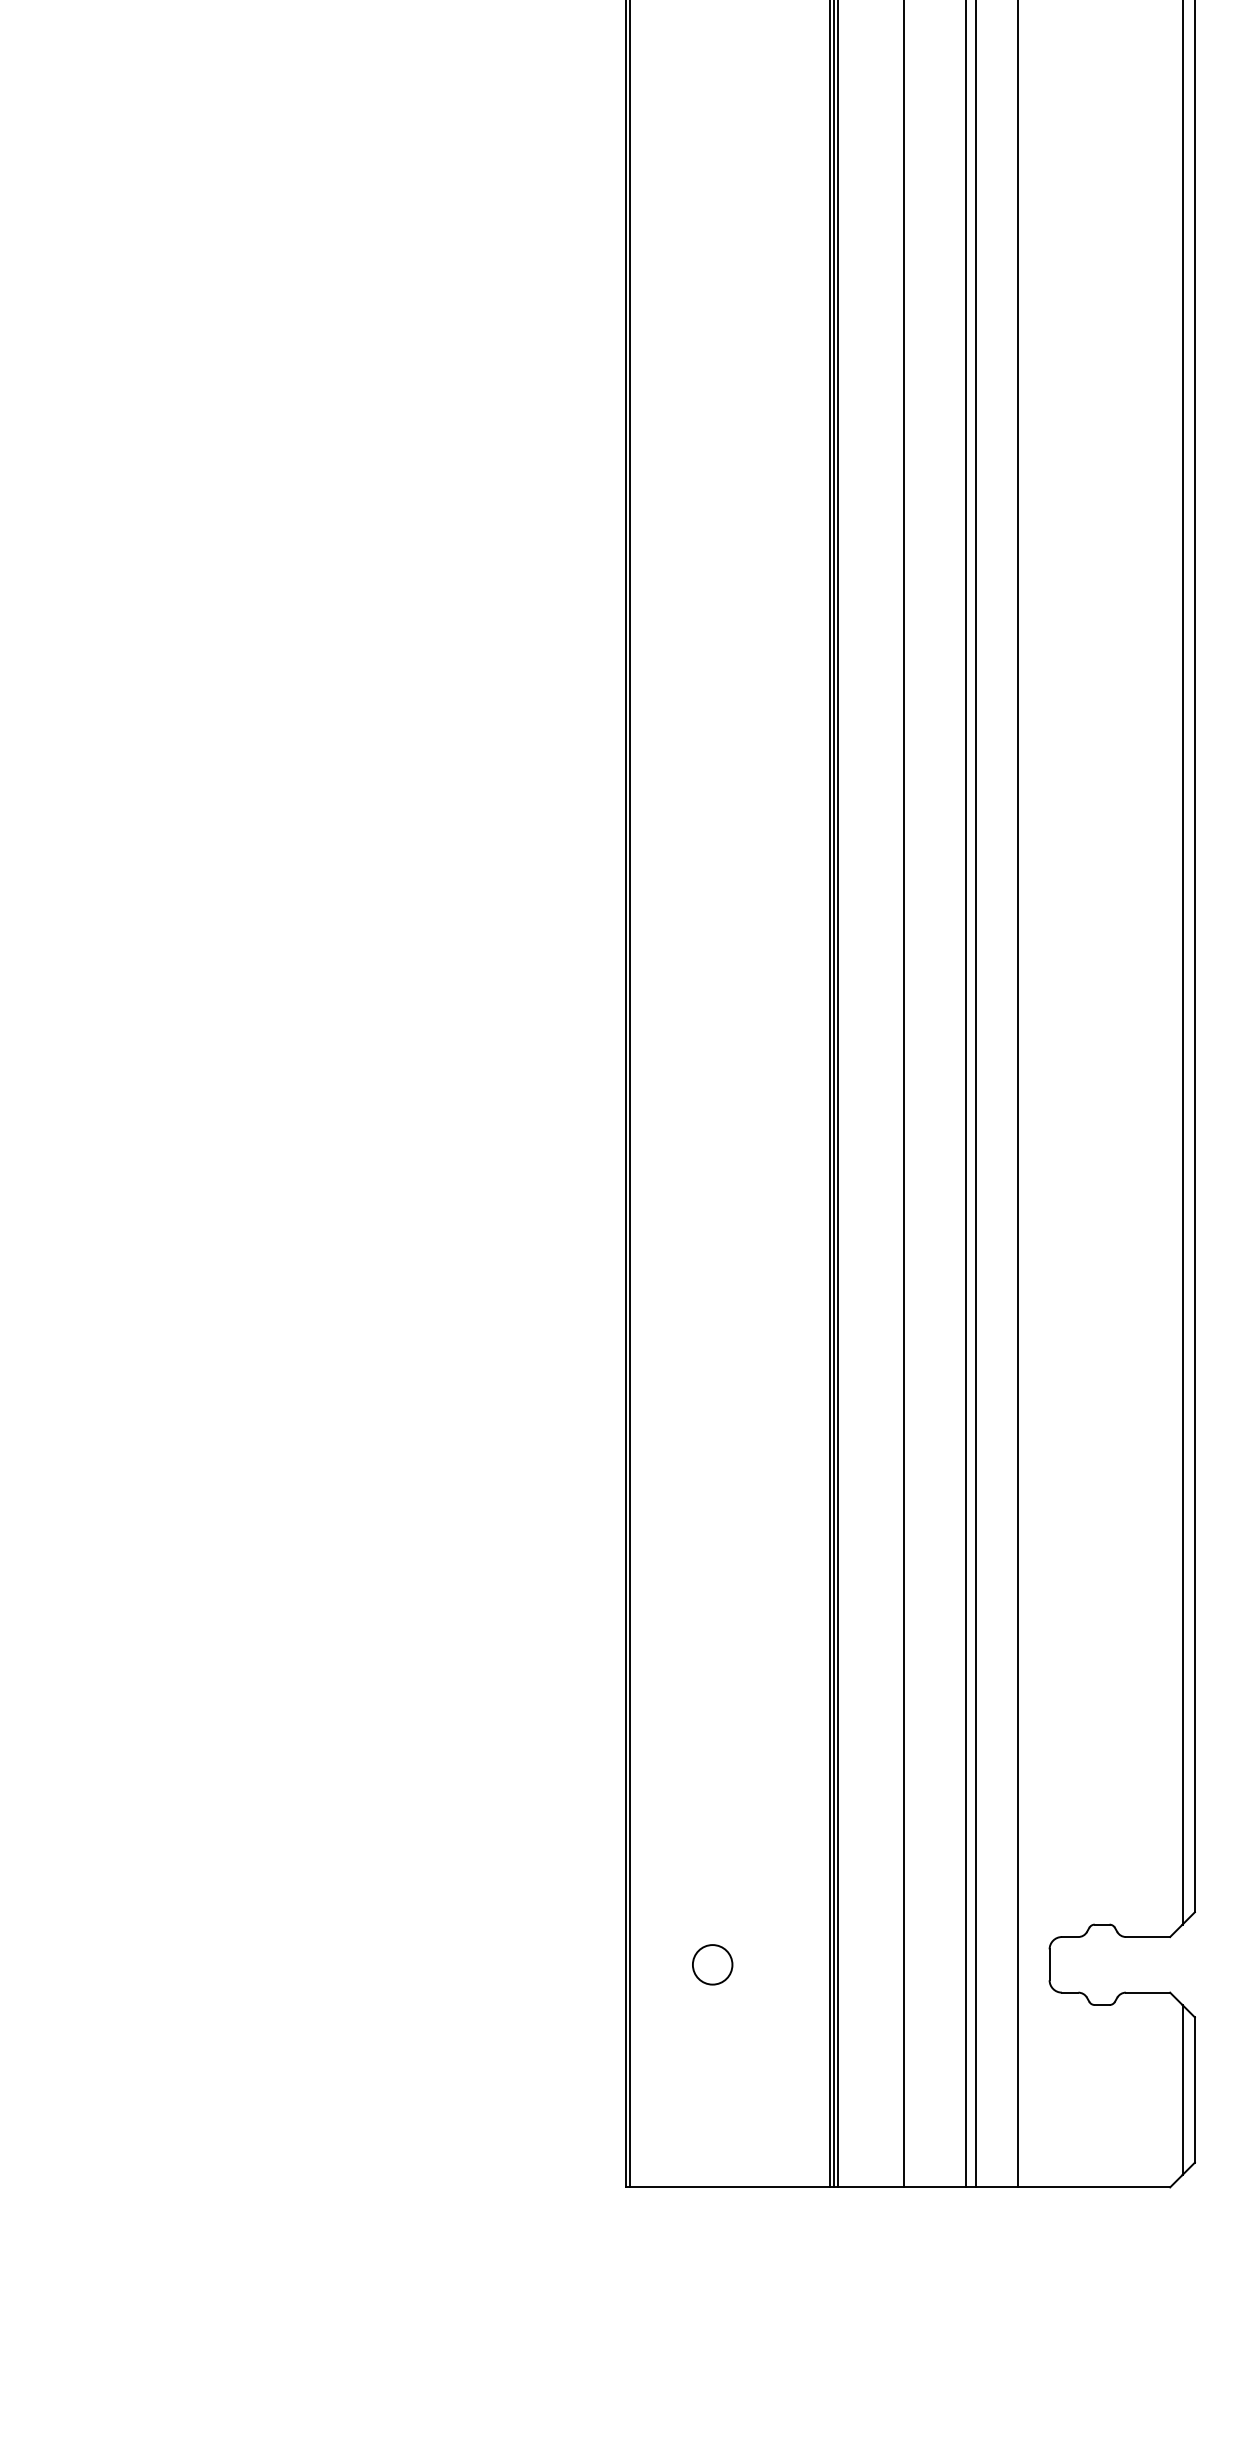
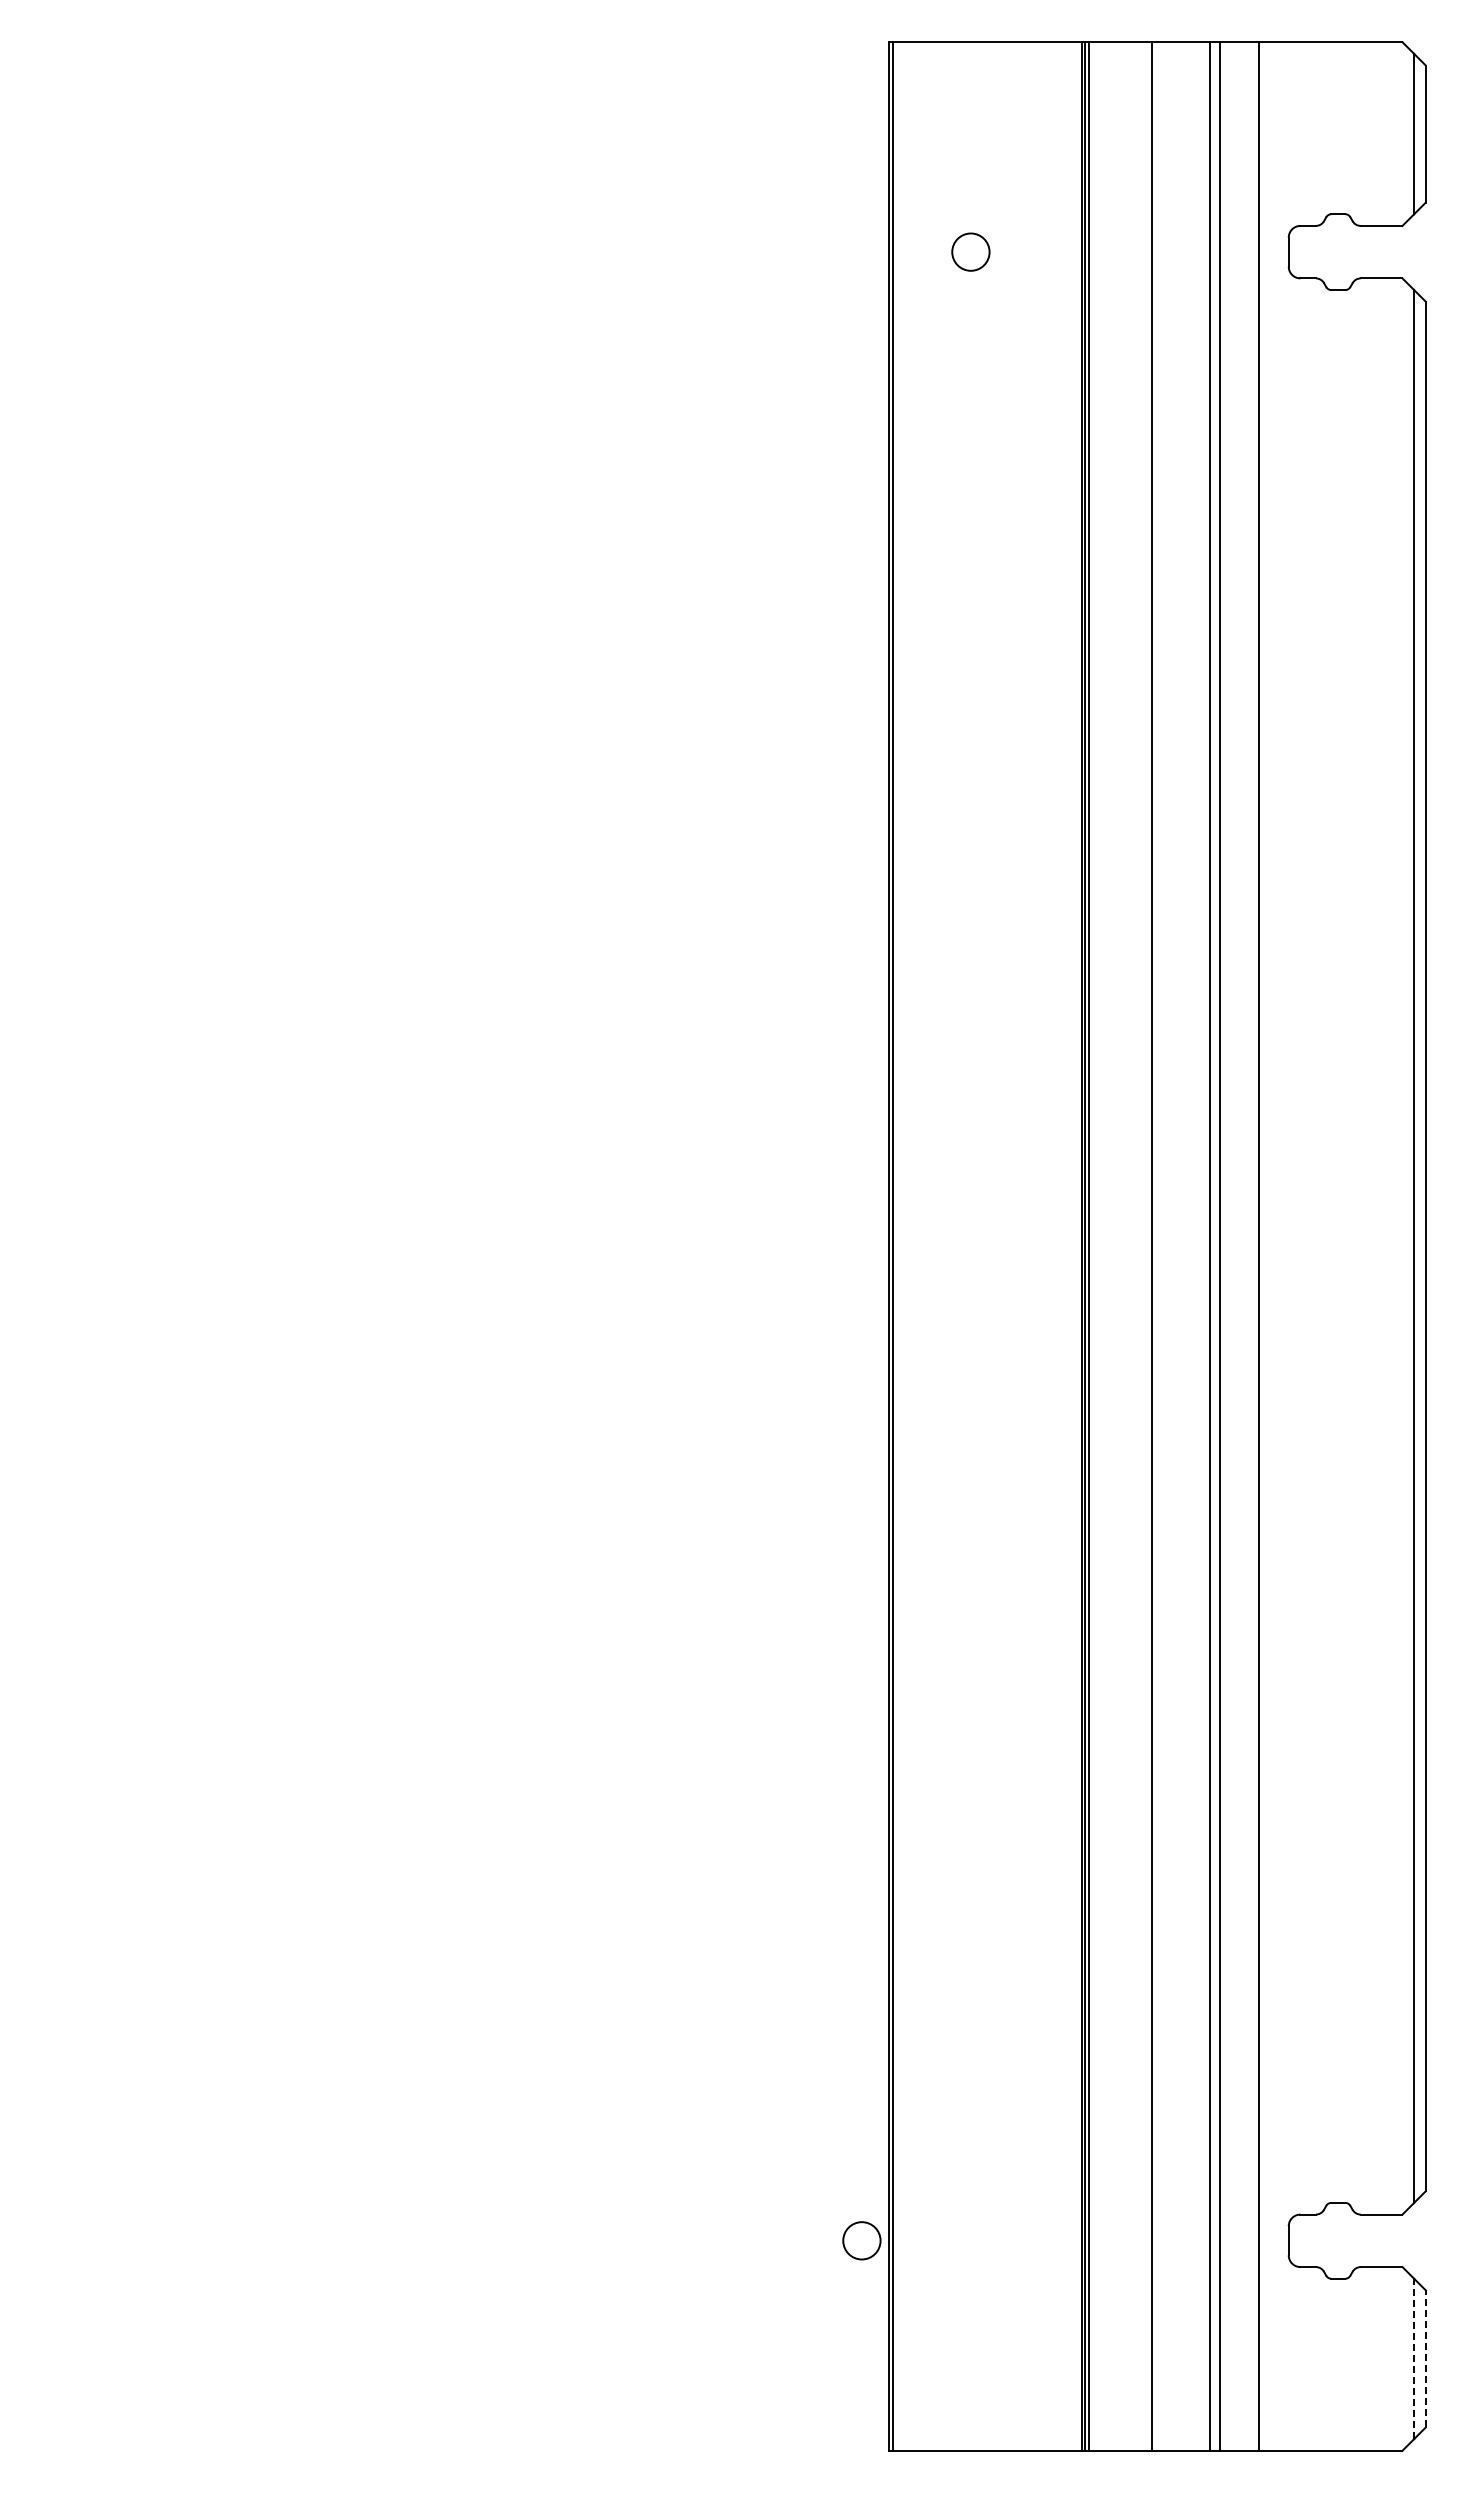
circle: (712, 1964) -> (861, 2240), moved
line: (1182, 2089) -> (1414, 2358), solid -> dashed
line: (1194, 2089) -> (1425, 2358), solid -> dashed

